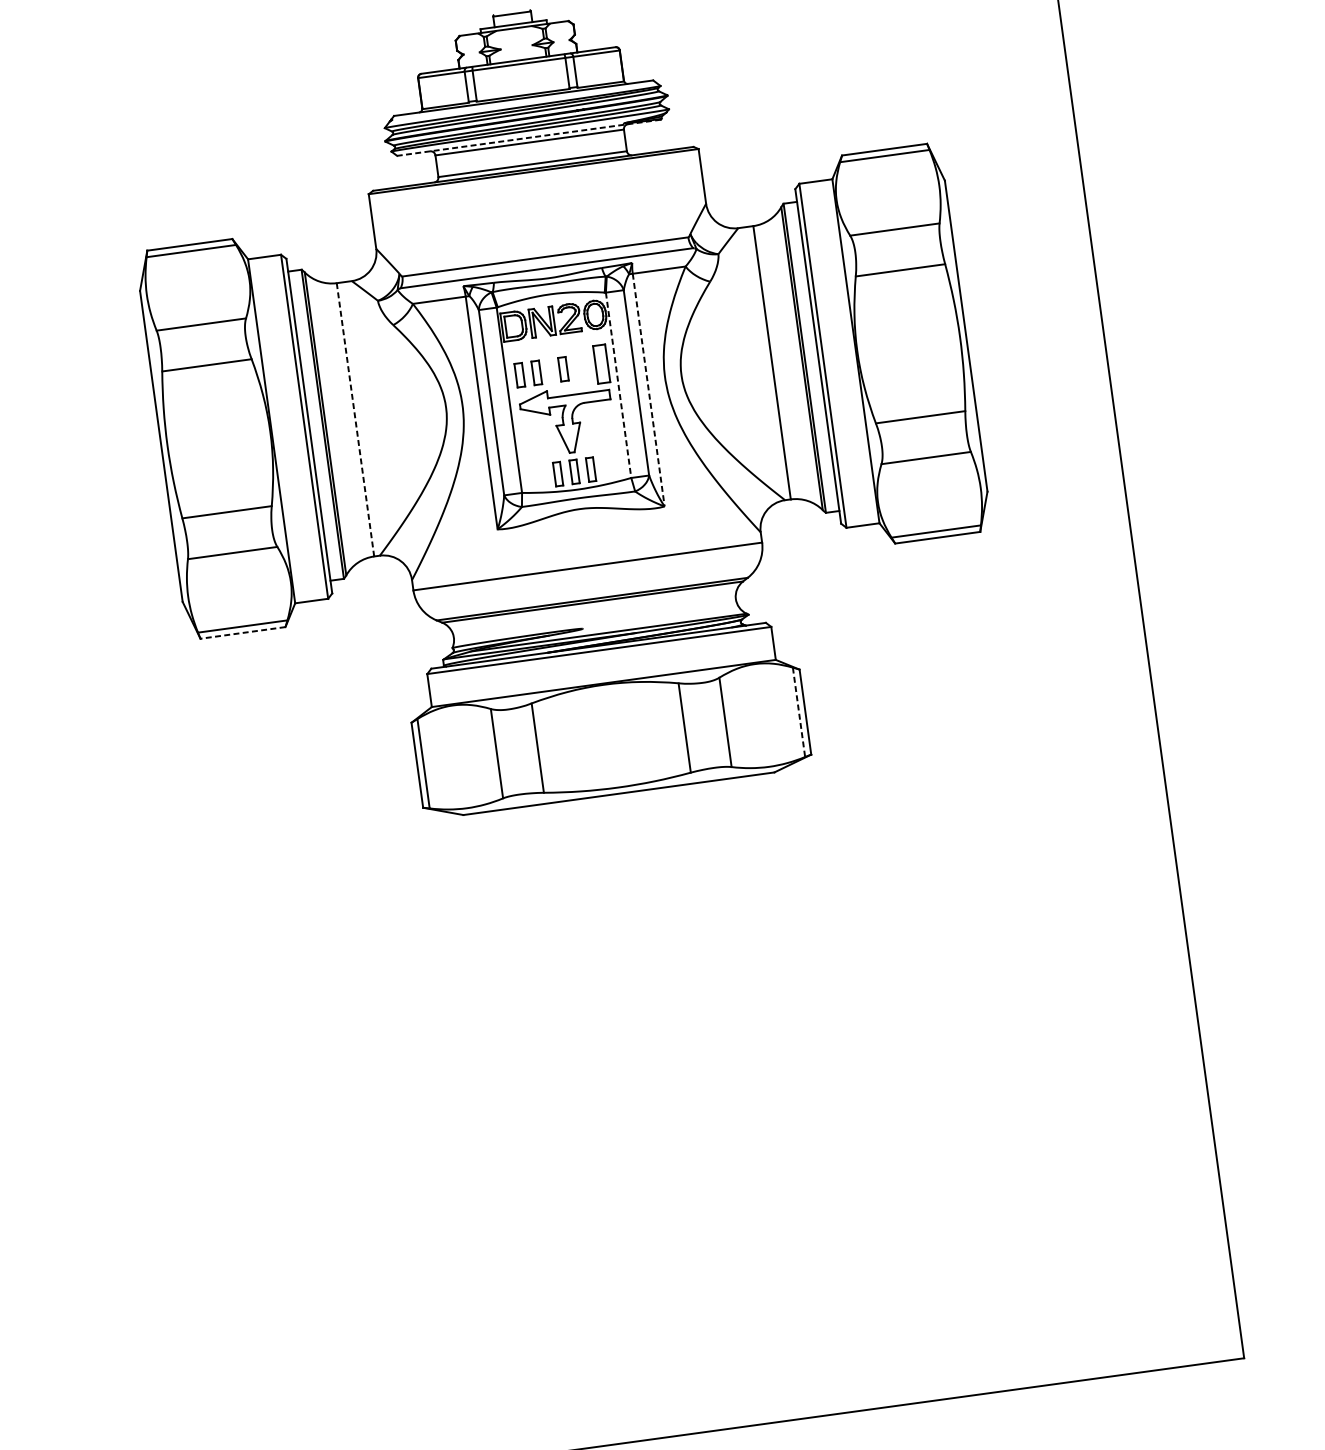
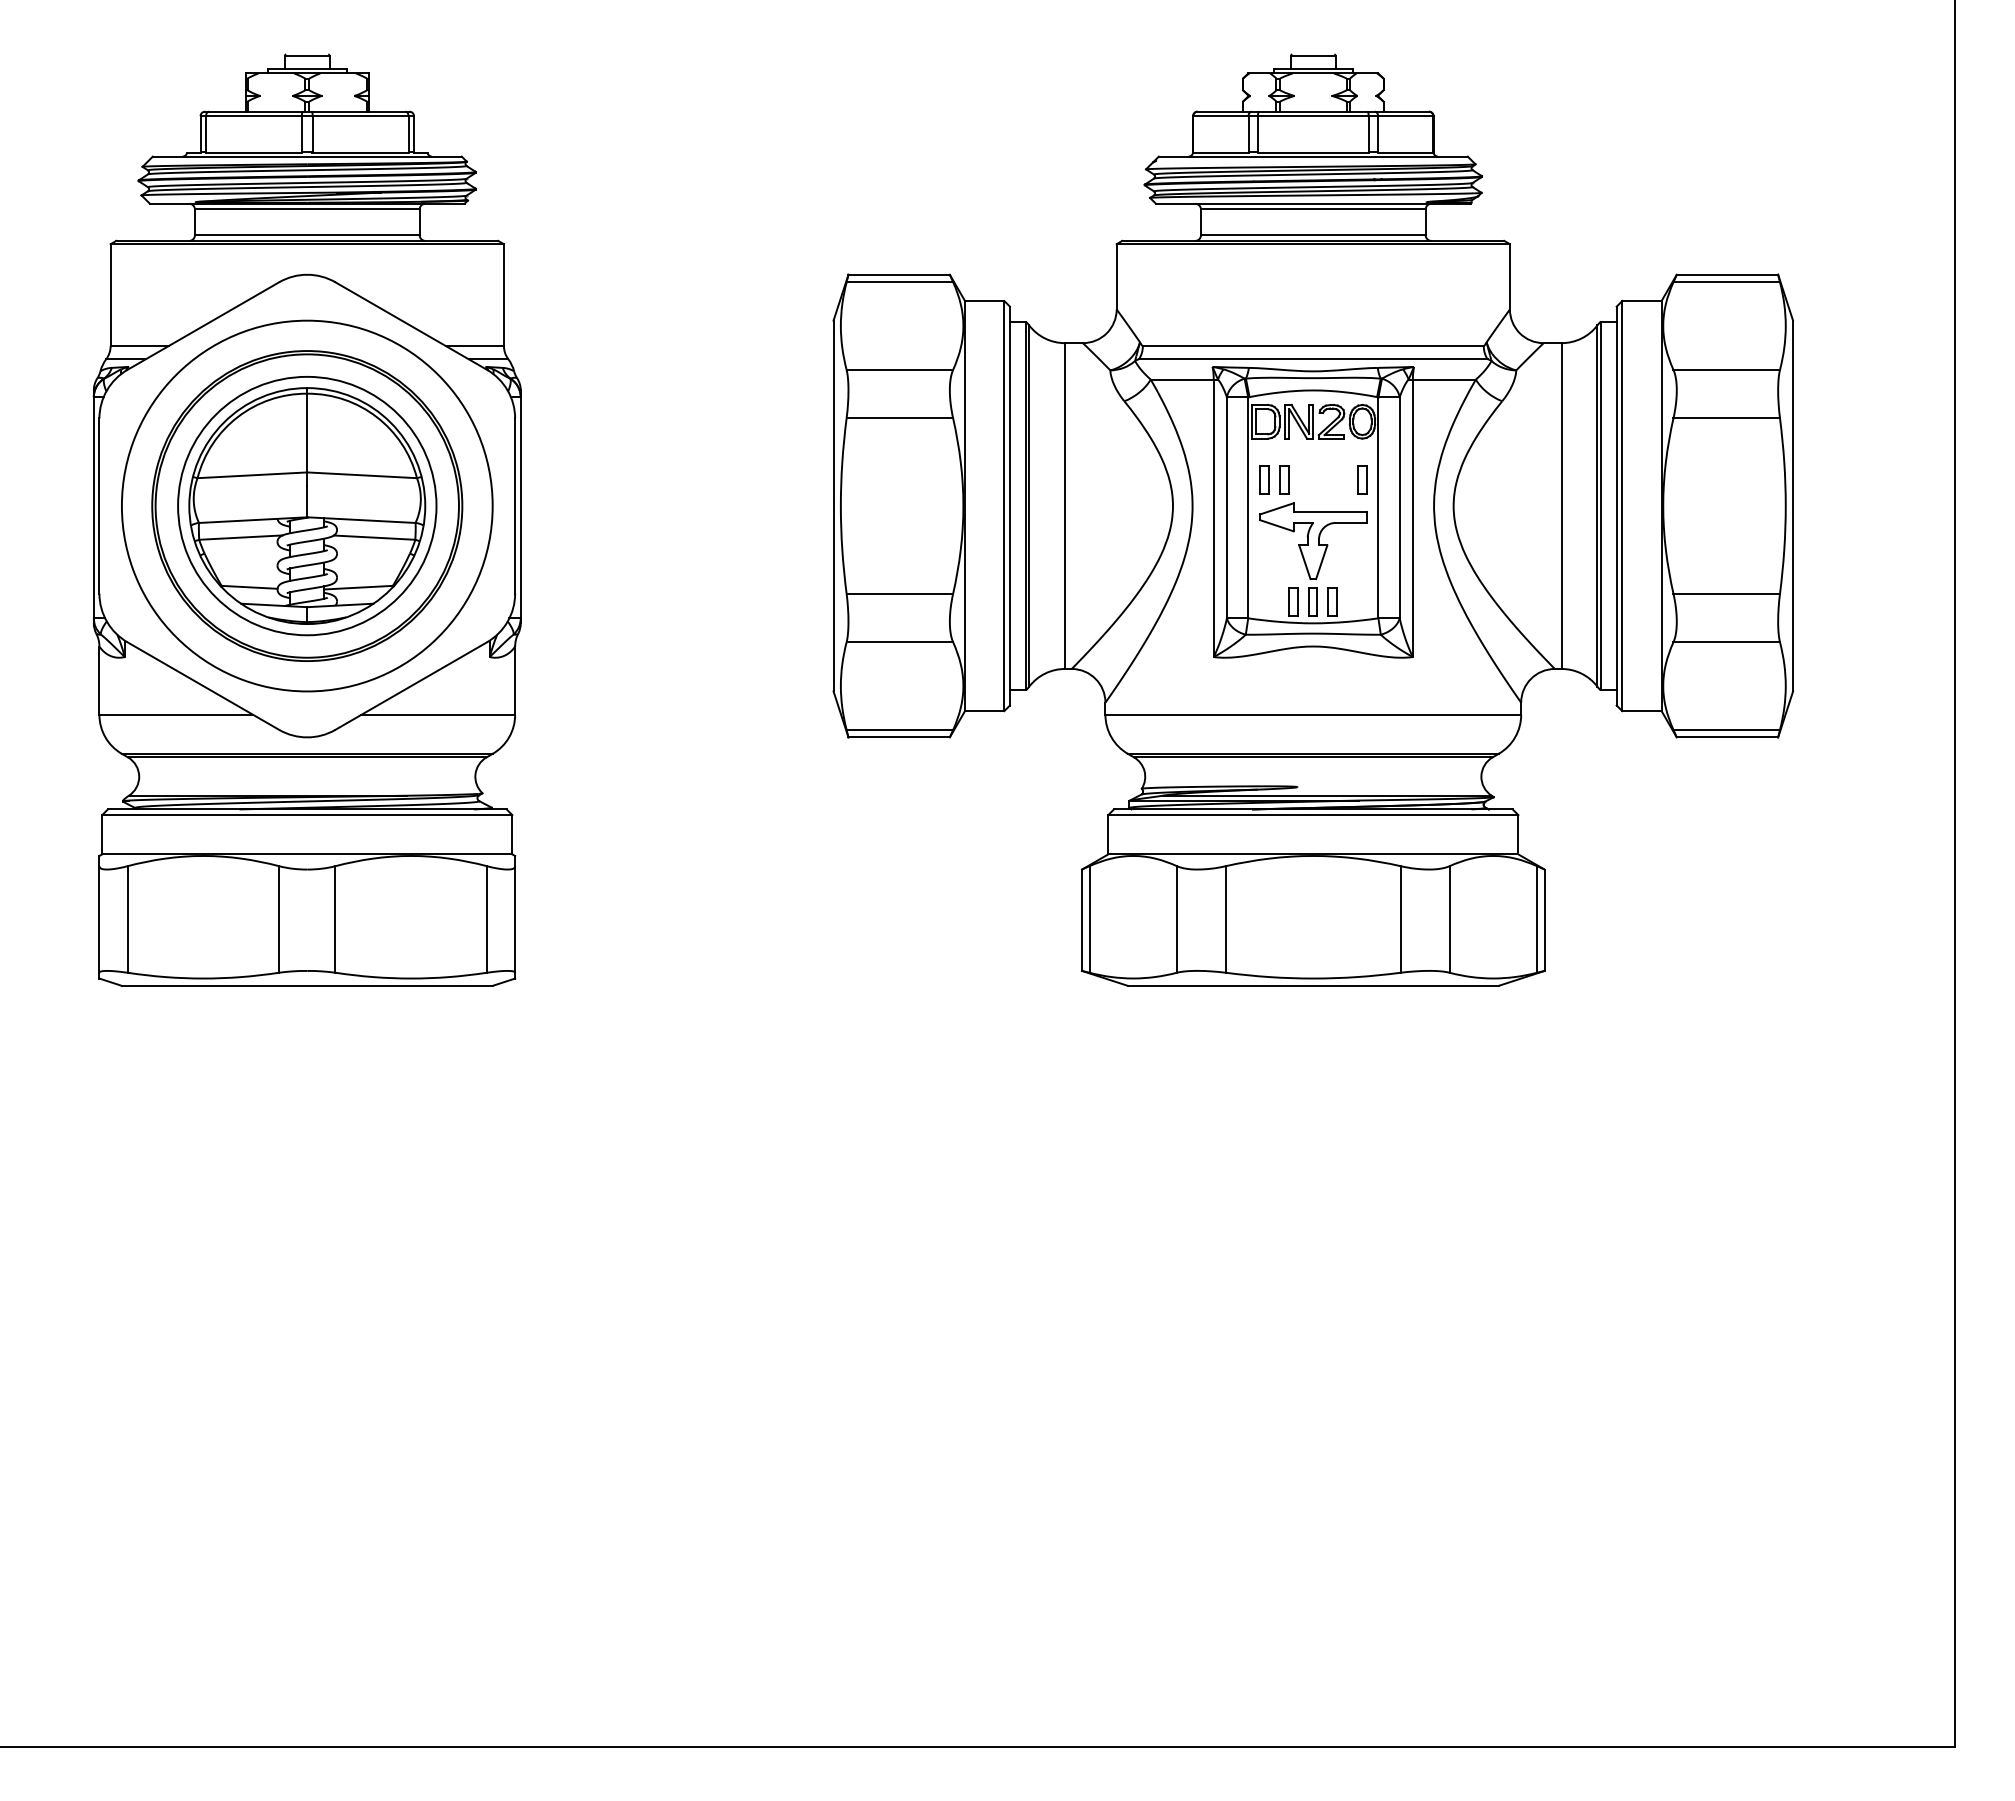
line: (528, 137) -> (1312, 203), dashed -> solid
part: (601, 363) -> (1362, 479), size x0.62
part: (563, 368) -> (1316, 479), removed
line: (618, 385) -> (1378, 508), dashed -> solid
line: (648, 390) -> (1412, 518), dashed -> solid
line: (355, 420) -> (1064, 506), dashed -> solid
line: (243, 632) -> (899, 737), dashed -> solid
line: (799, 712) -> (1537, 919), dashed -> solid

